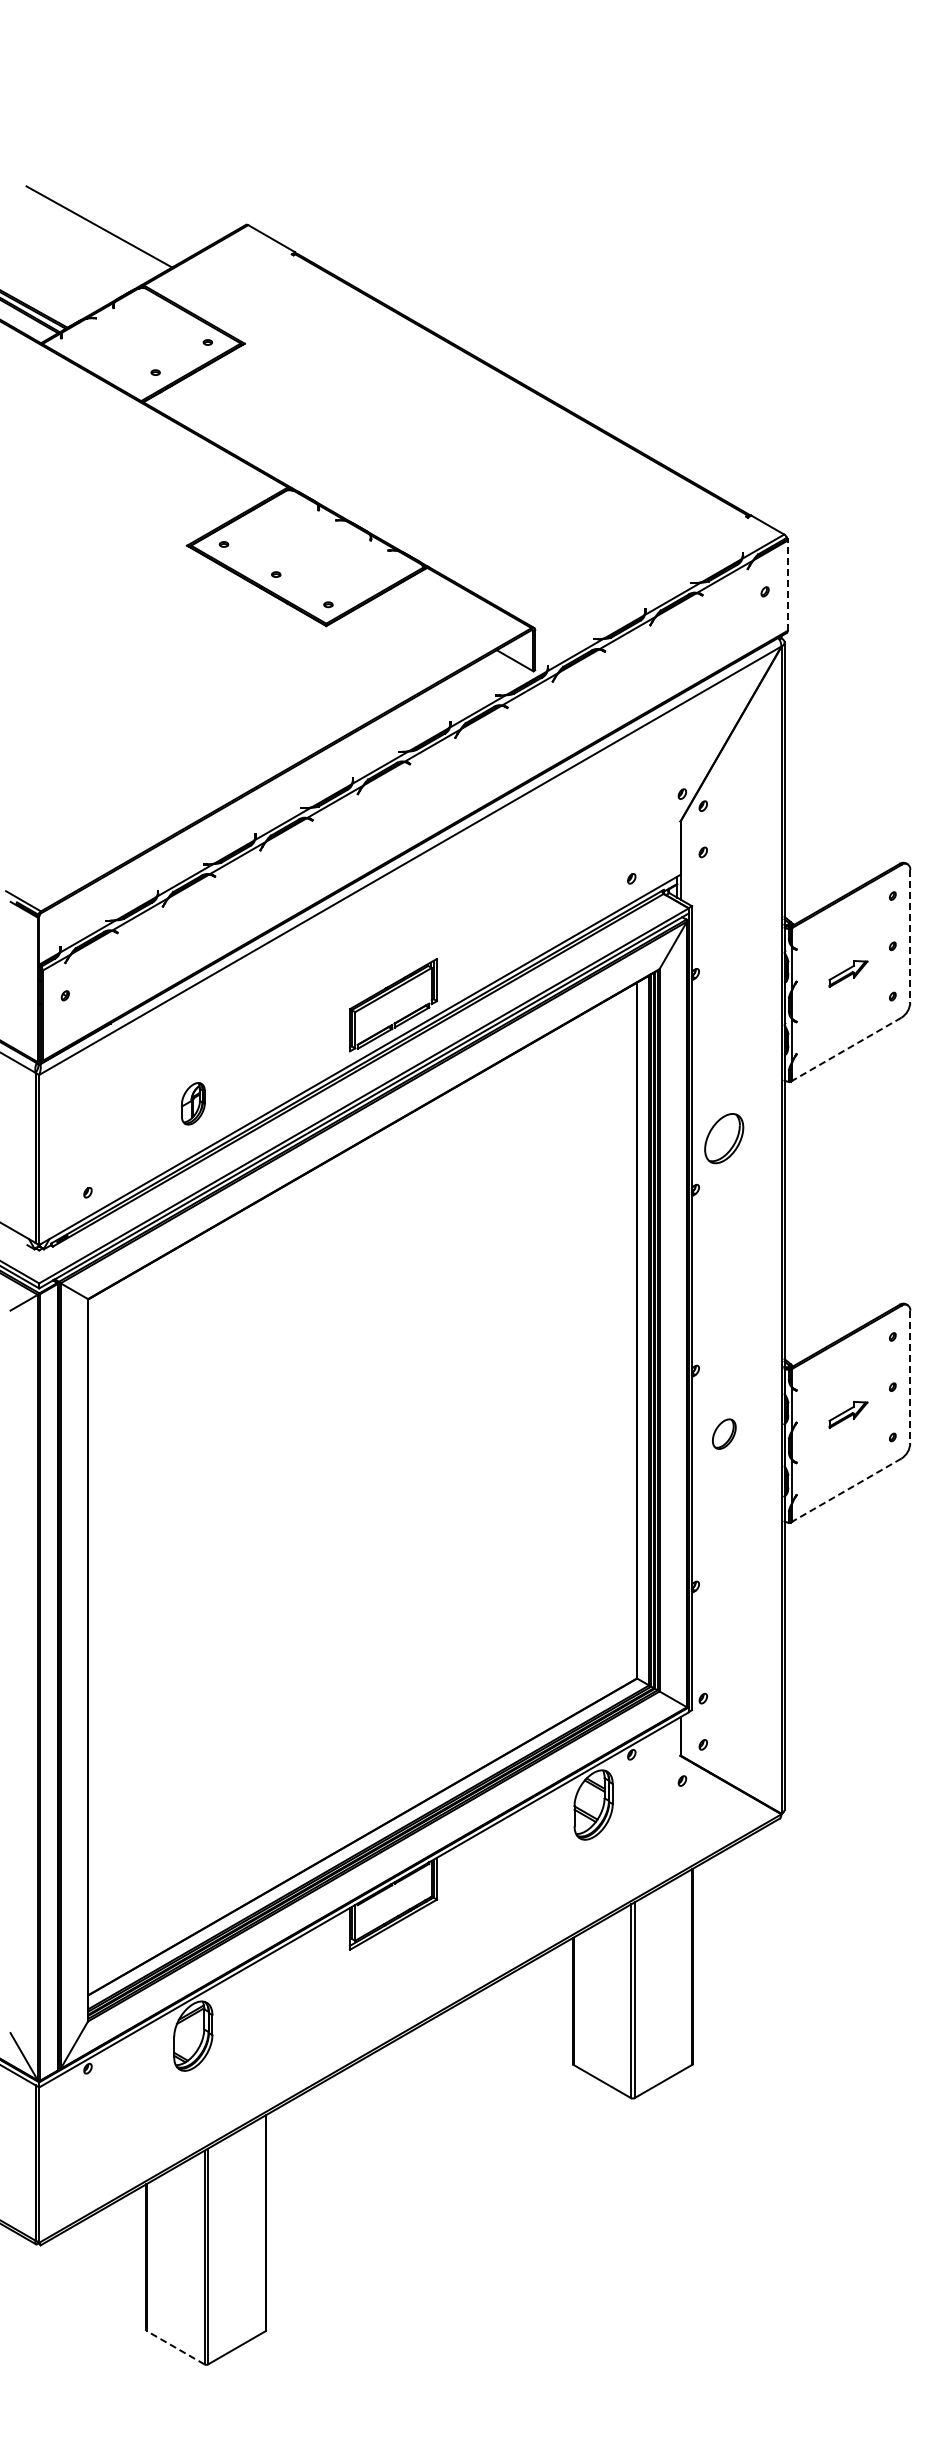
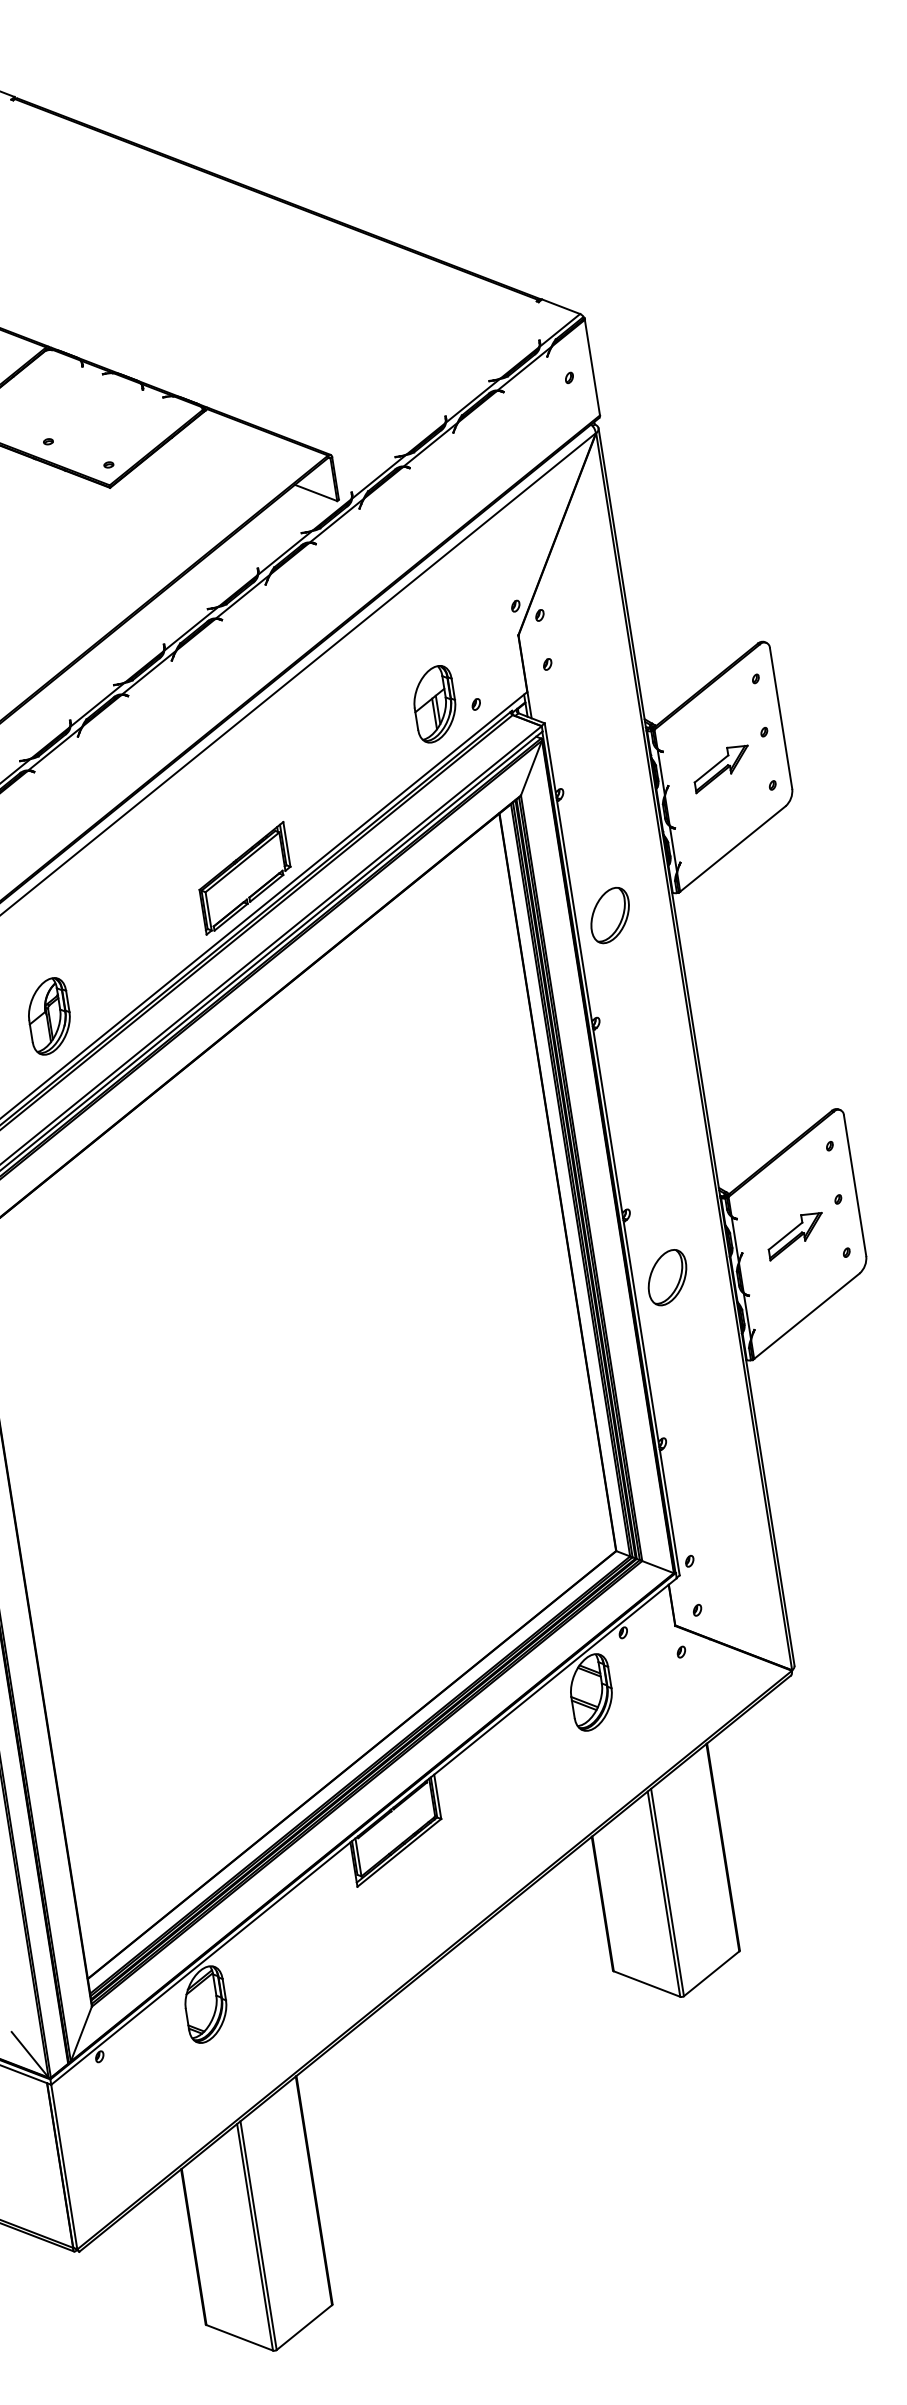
line: (787, 585) -> (592, 367), dashed -> solid
part: (593, 872) -> (434, 704), added
line: (910, 936) -> (781, 718), dashed -> solid
part: (848, 973) -> (721, 768), size x1.43
line: (846, 1049) -> (732, 849), dashed -> solid
part: (193, 1103) -> (49, 1016), size x1.67
part: (724, 1138) -> (610, 915), moved
line: (910, 1377) -> (855, 1186), dashed -> solid
part: (848, 1414) -> (795, 1235), size x1.43
part: (724, 1433) -> (667, 1276), size x1.67
line: (846, 1490) -> (806, 1316), dashed -> solid
line: (175, 2347) -> (239, 2337), dashed -> solid

